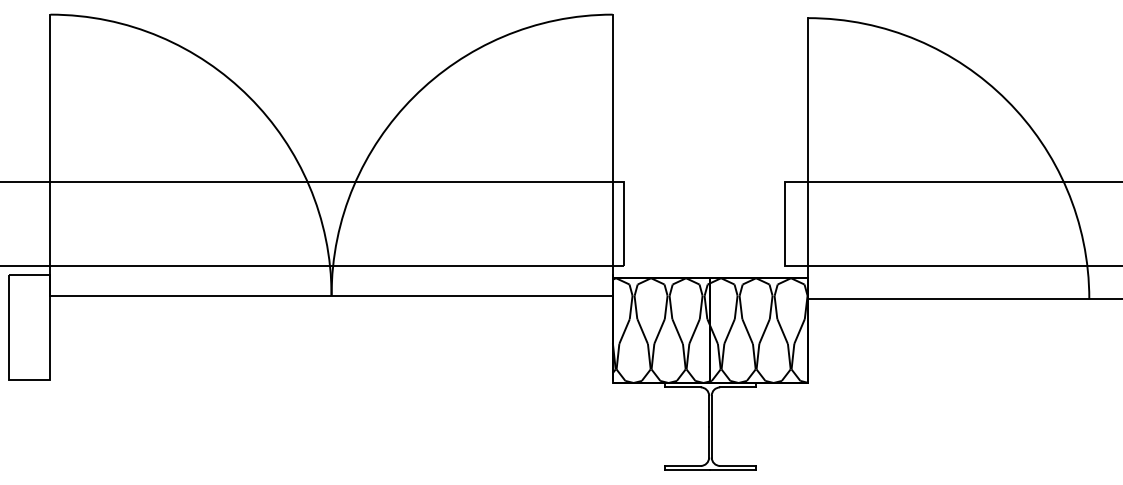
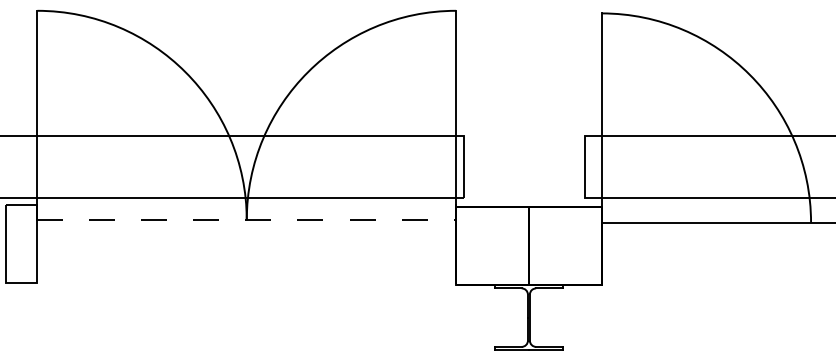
line: (332, 295) -> (247, 219), solid -> dashed
hatch: (710, 330) -> (528, 246), removed

